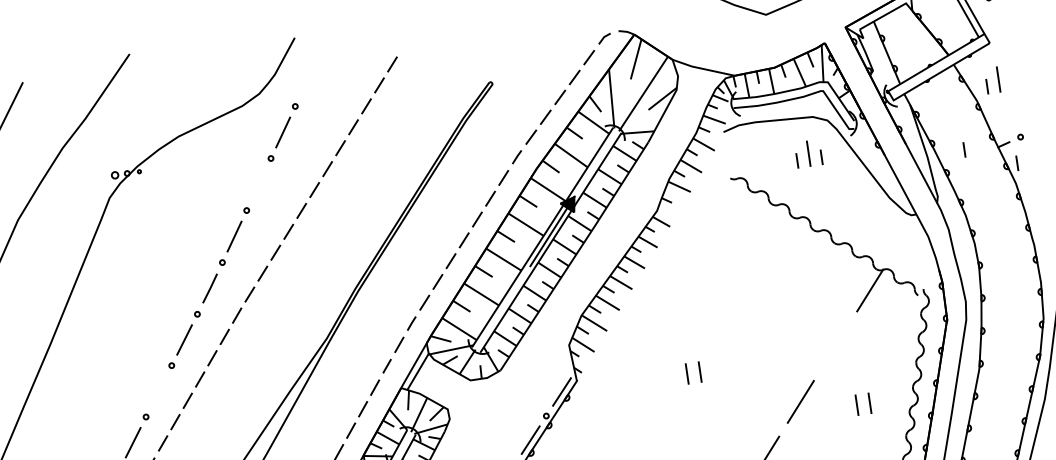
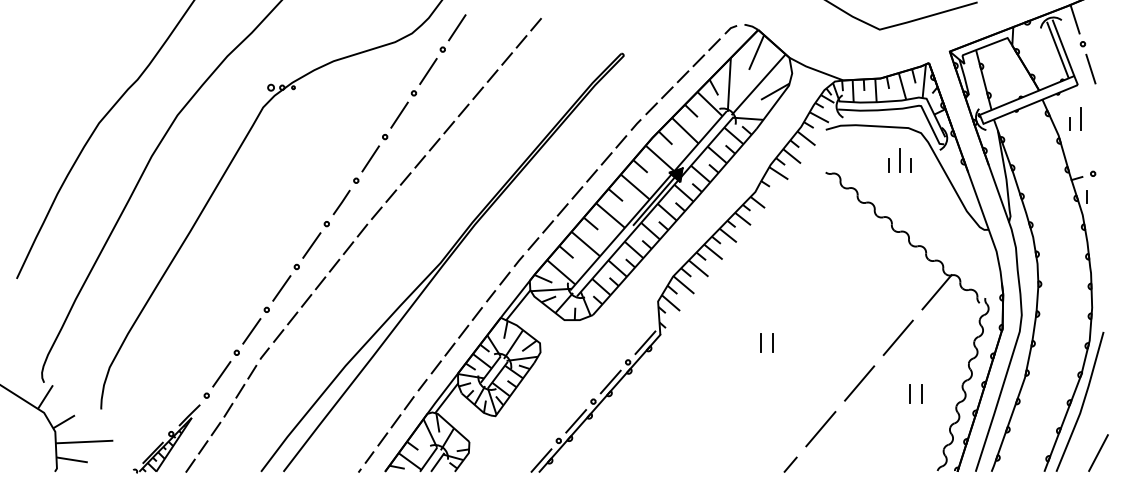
line: (1000, 23) -> (1090, 68), added
line: (307, 80) -> (457, 27), added
line: (964, 149) -> (1040, 177), removed
line: (258, 183) -> (399, 114), added
line: (834, 345) -> (897, 337), added
line: (158, 391) -> (281, 288), added

